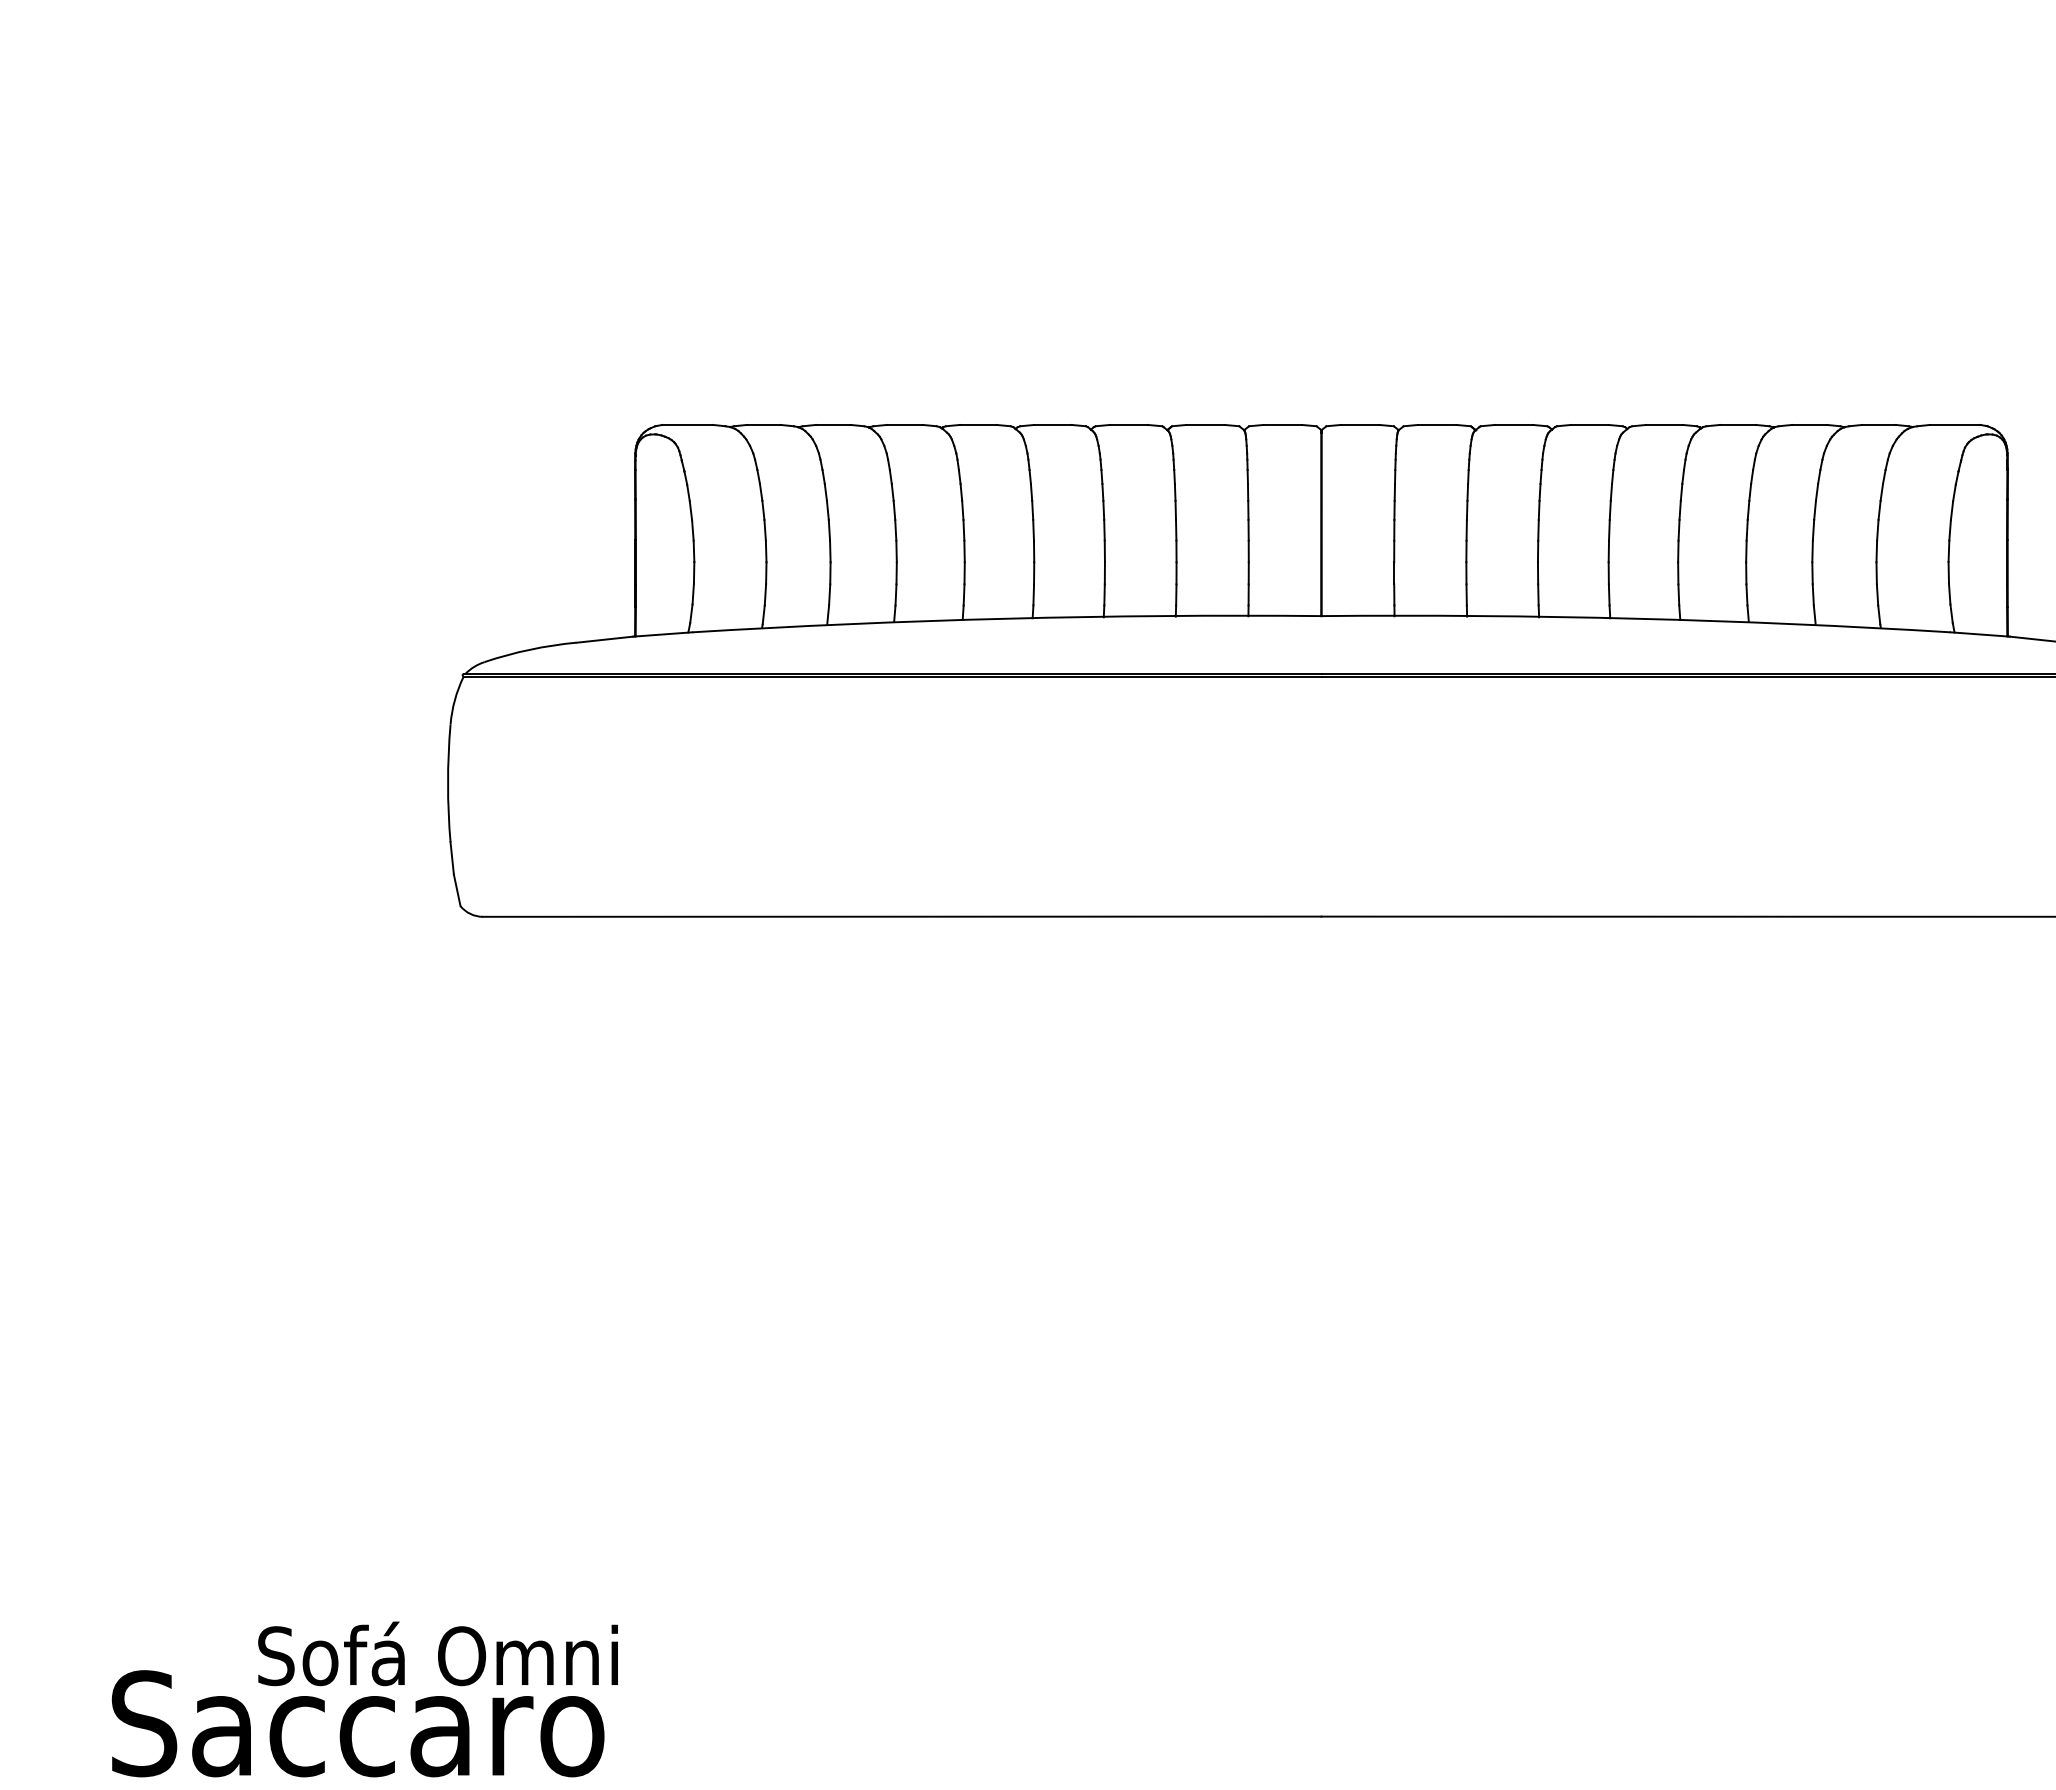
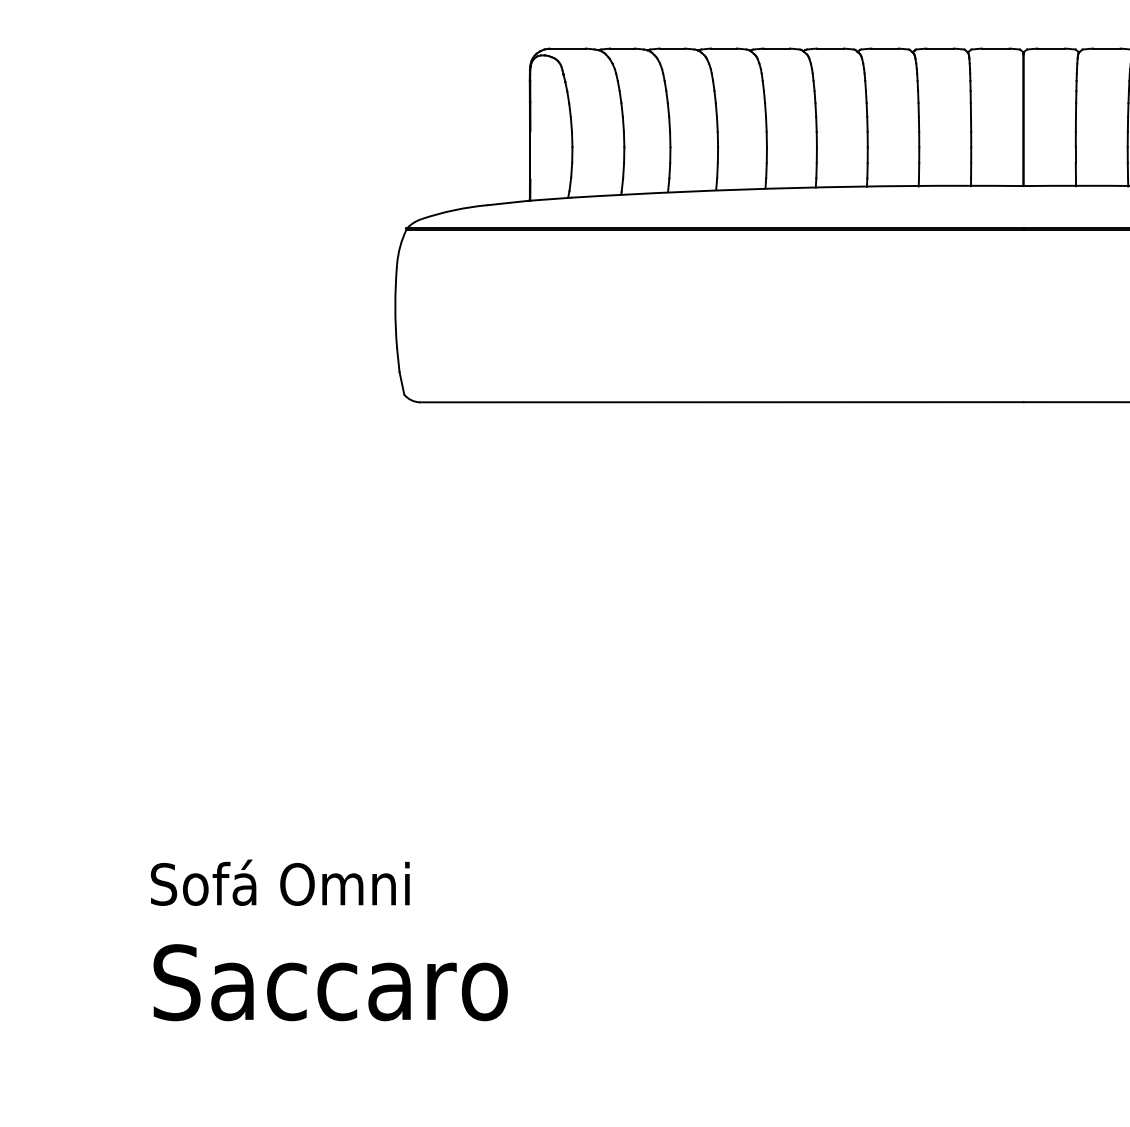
text: (437, 1653) -> (279, 882), moved

